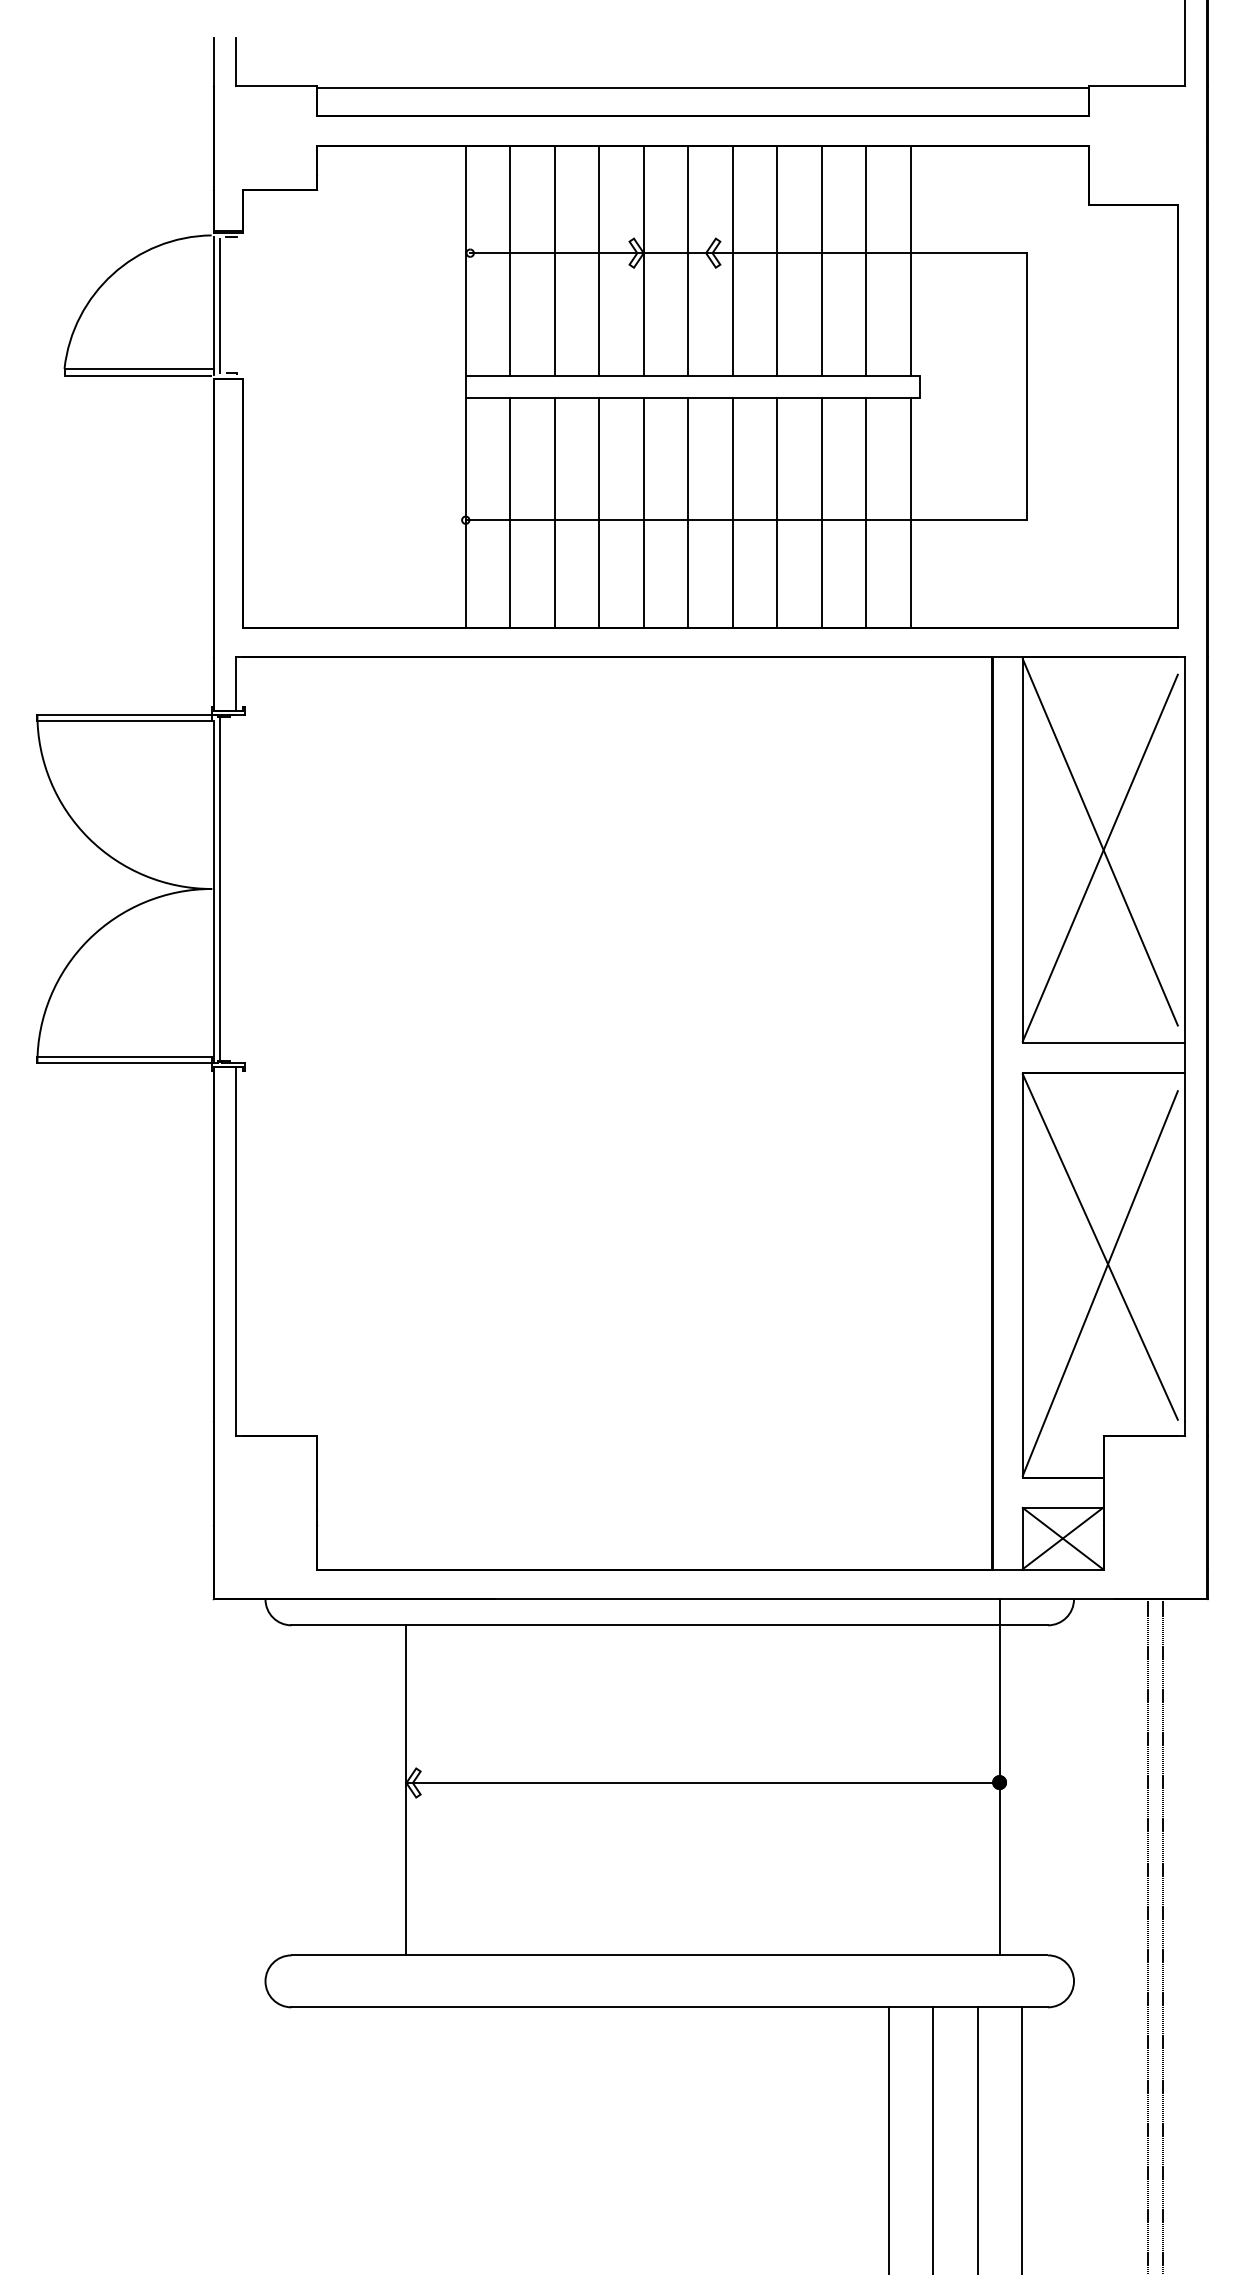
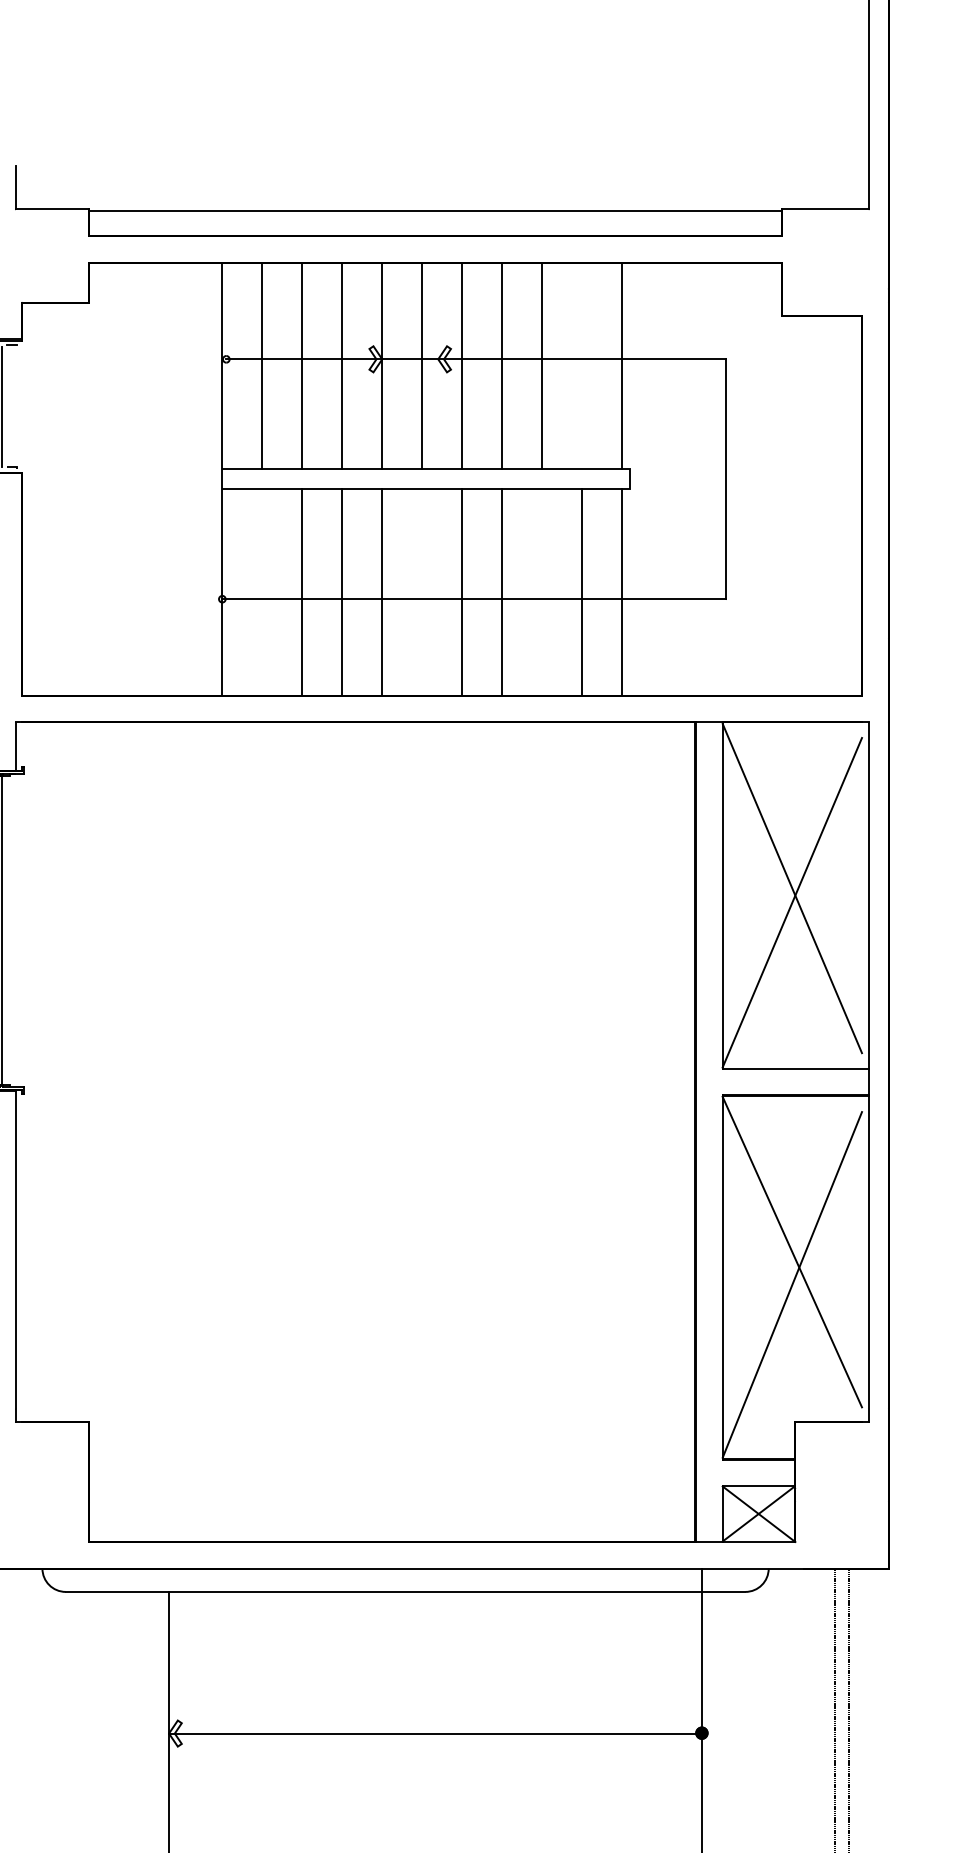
line: (866, 260) -> (582, 365), removed
line: (510, 512) -> (262, 592), removed
line: (688, 512) -> (422, 592), removed
line: (821, 512) -> (541, 592), removed

